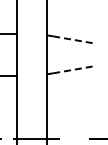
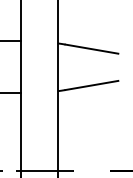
line: (74, 40) -> (91, 49), dashed -> solid
line: (74, 69) -> (91, 85), dashed -> solid

